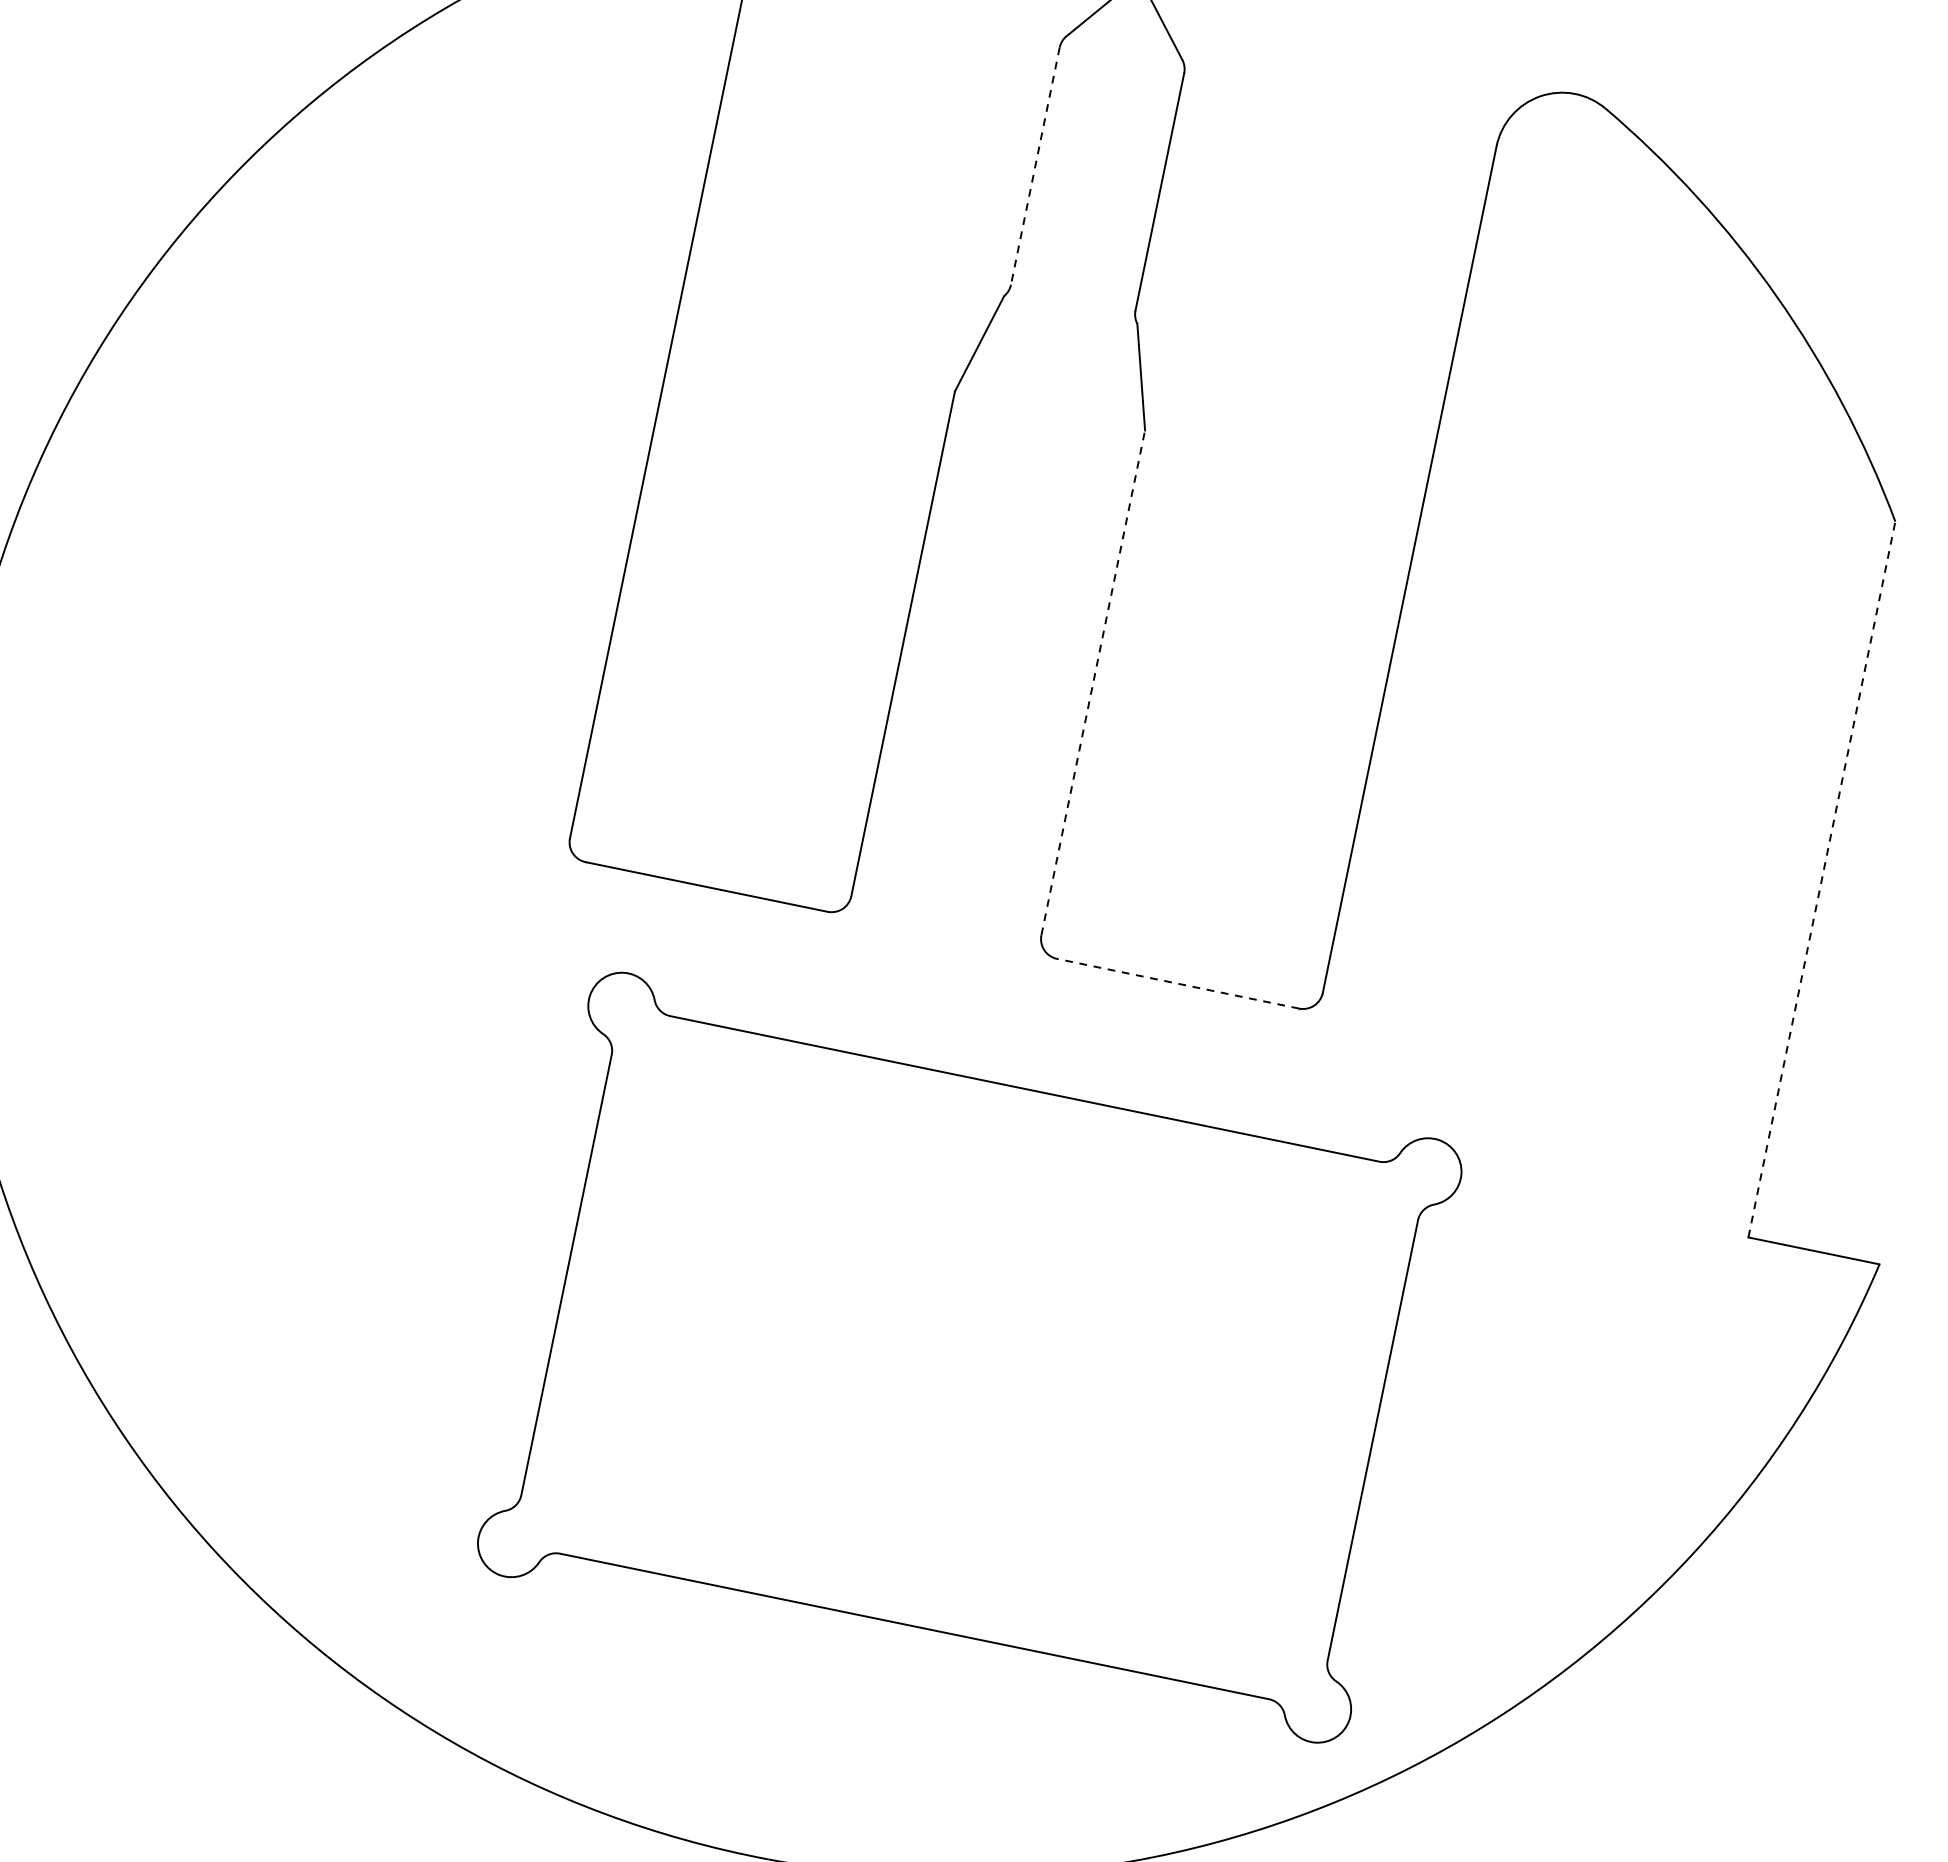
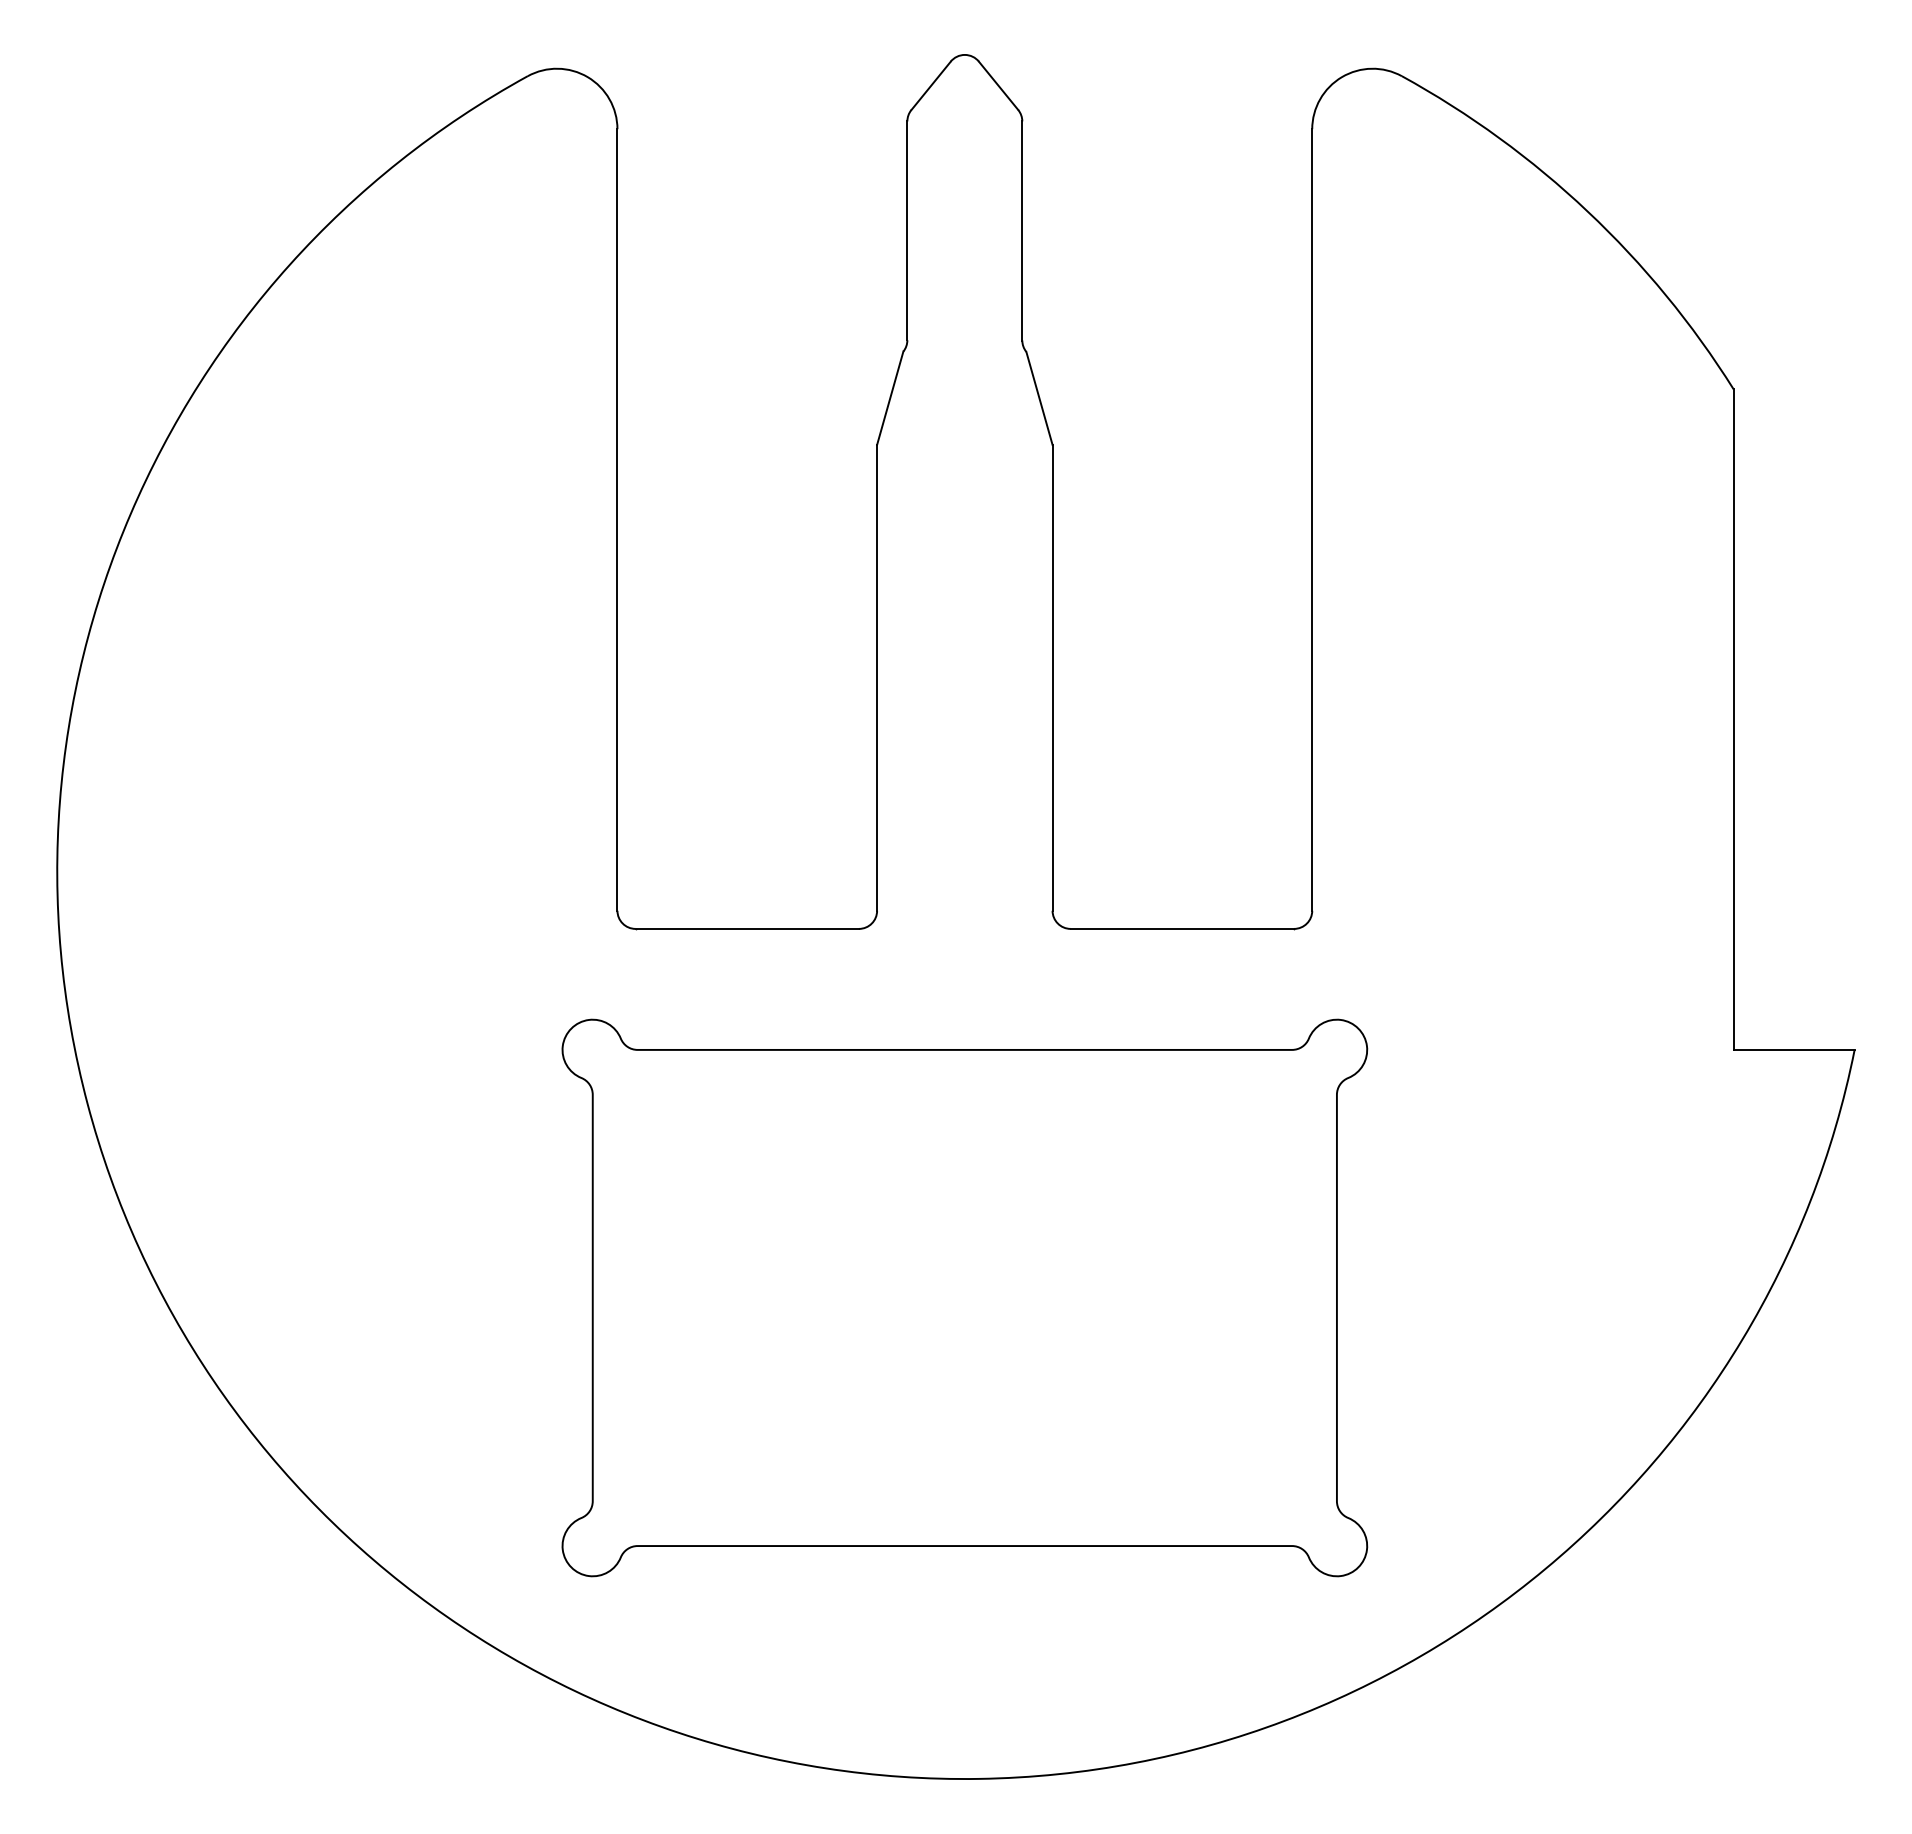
line: (1035, 166) -> (907, 231), dashed -> solid
line: (1093, 682) -> (1052, 677), dashed -> solid
line: (1821, 879) -> (1733, 719), dashed -> solid
line: (1178, 983) -> (1182, 928), dashed -> solid
part: (969, 1357) -> (964, 1297), moved

